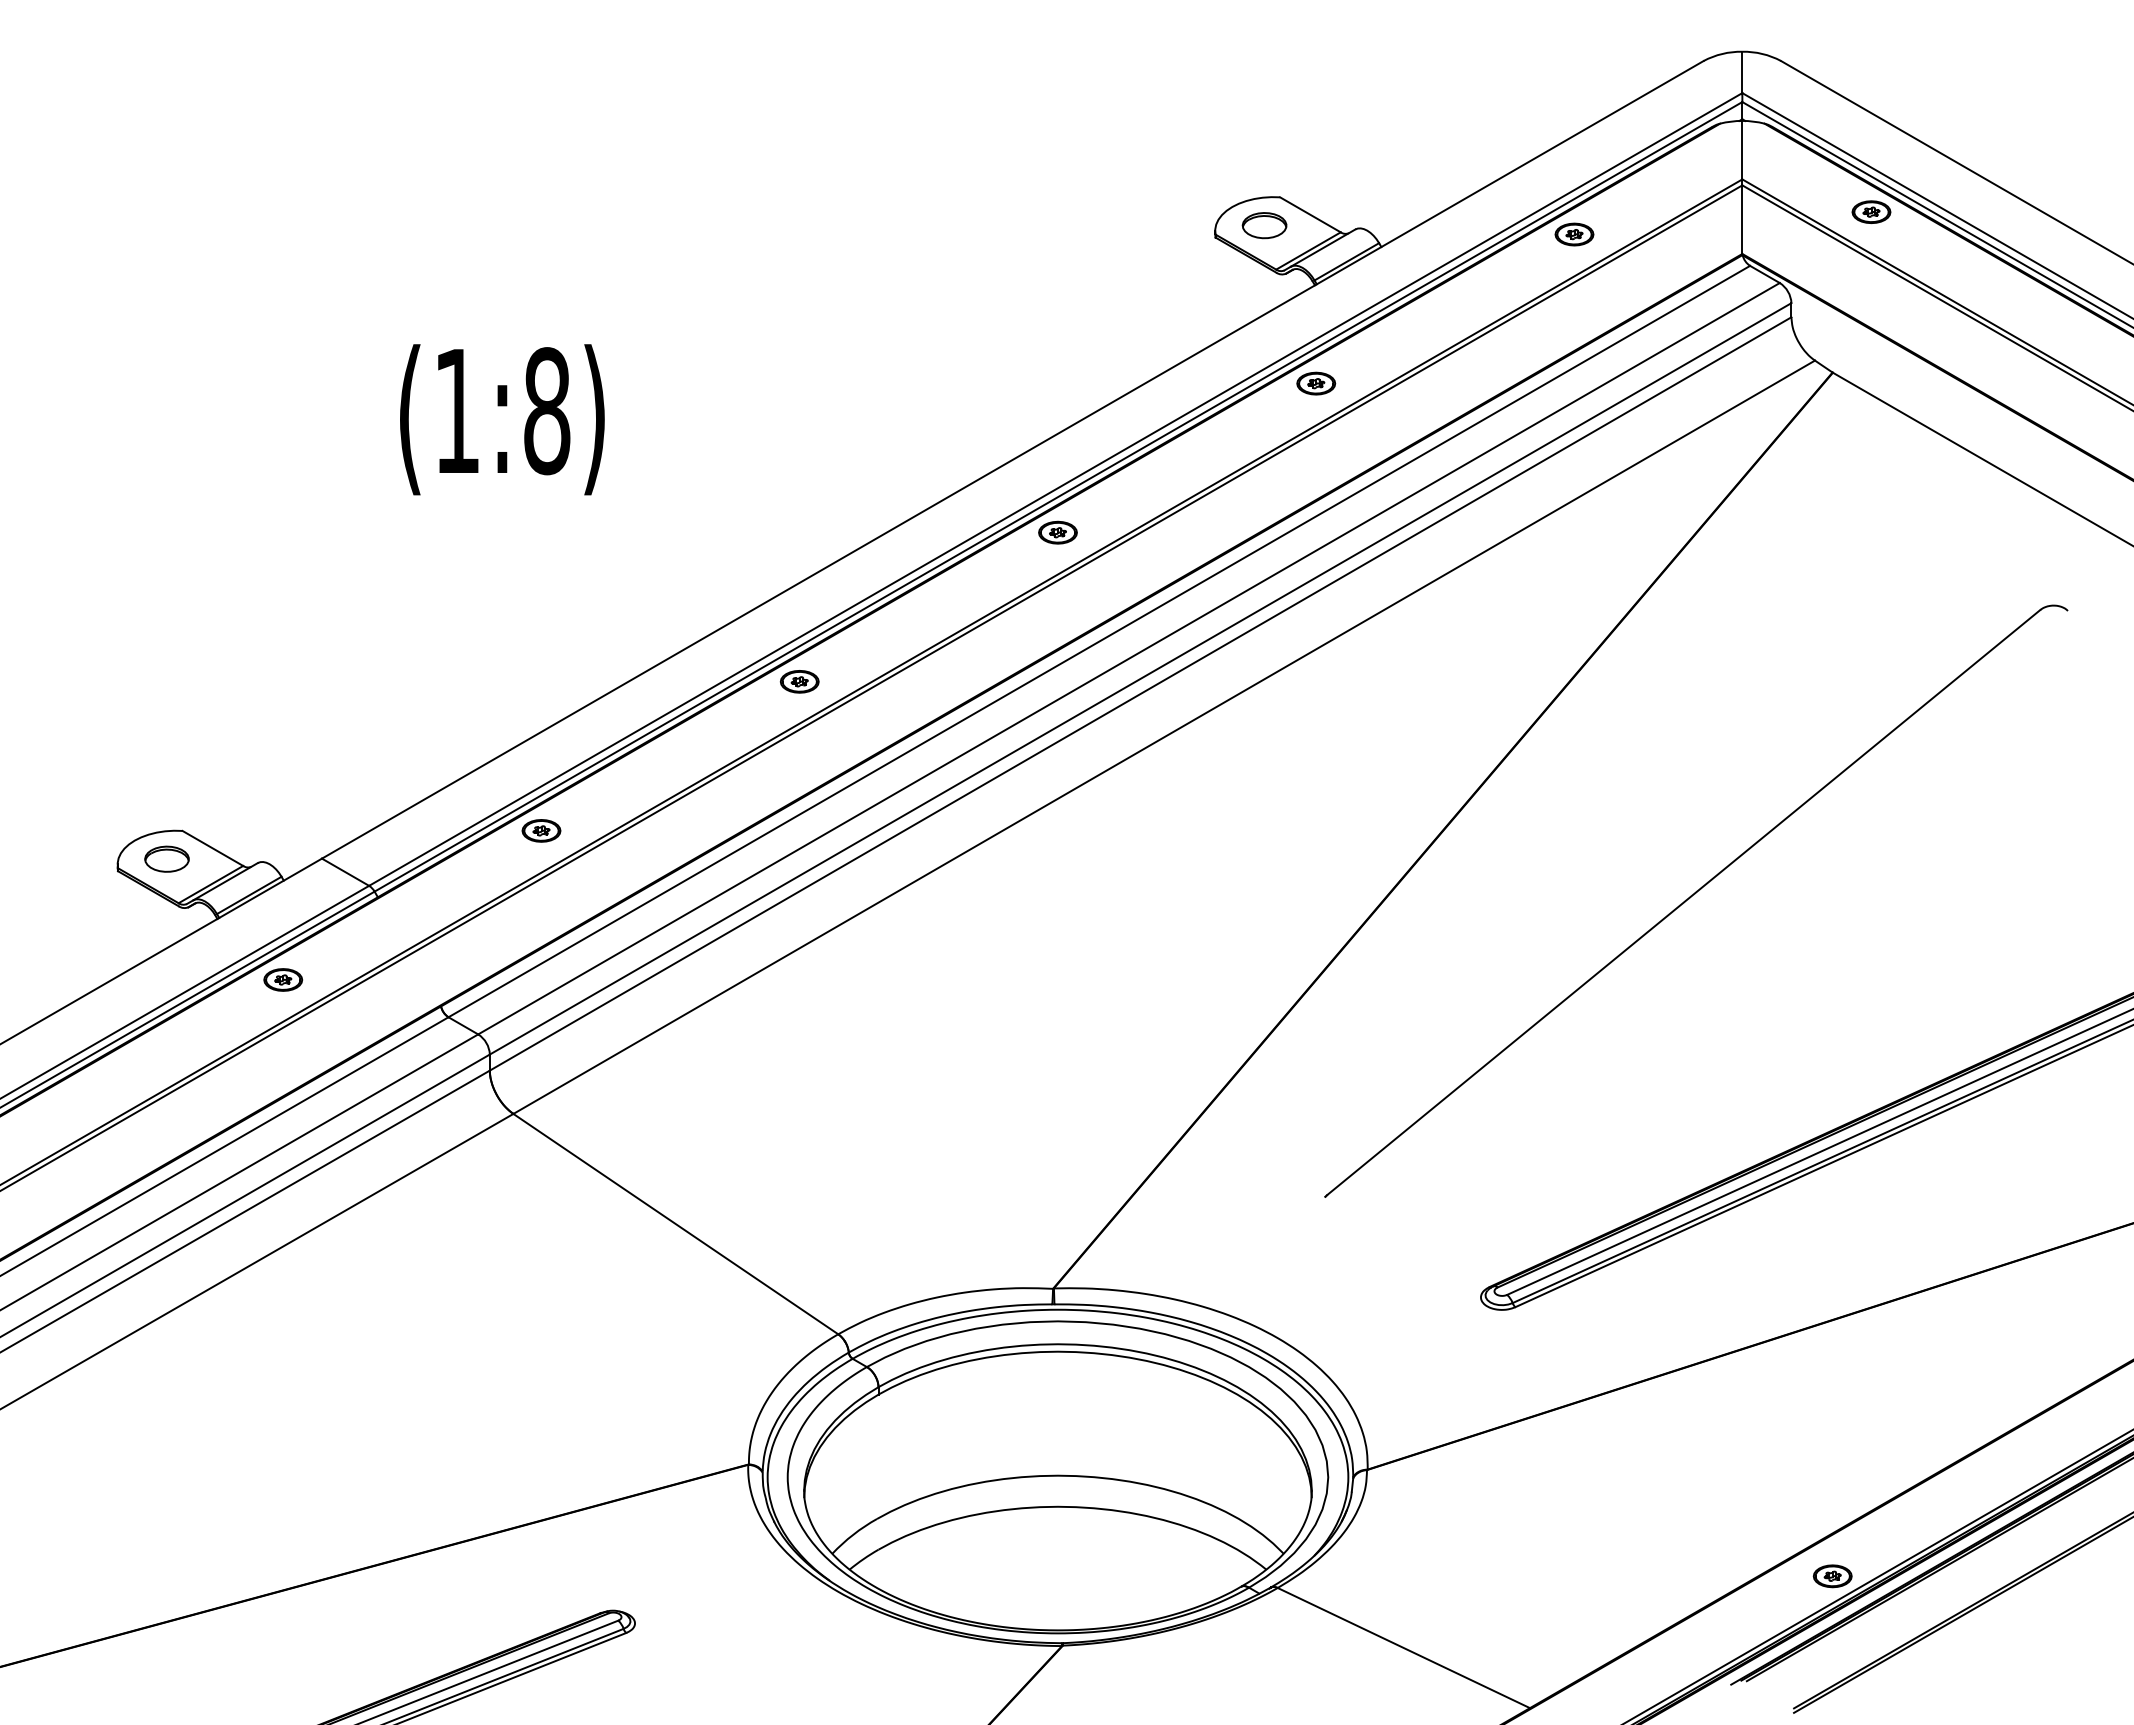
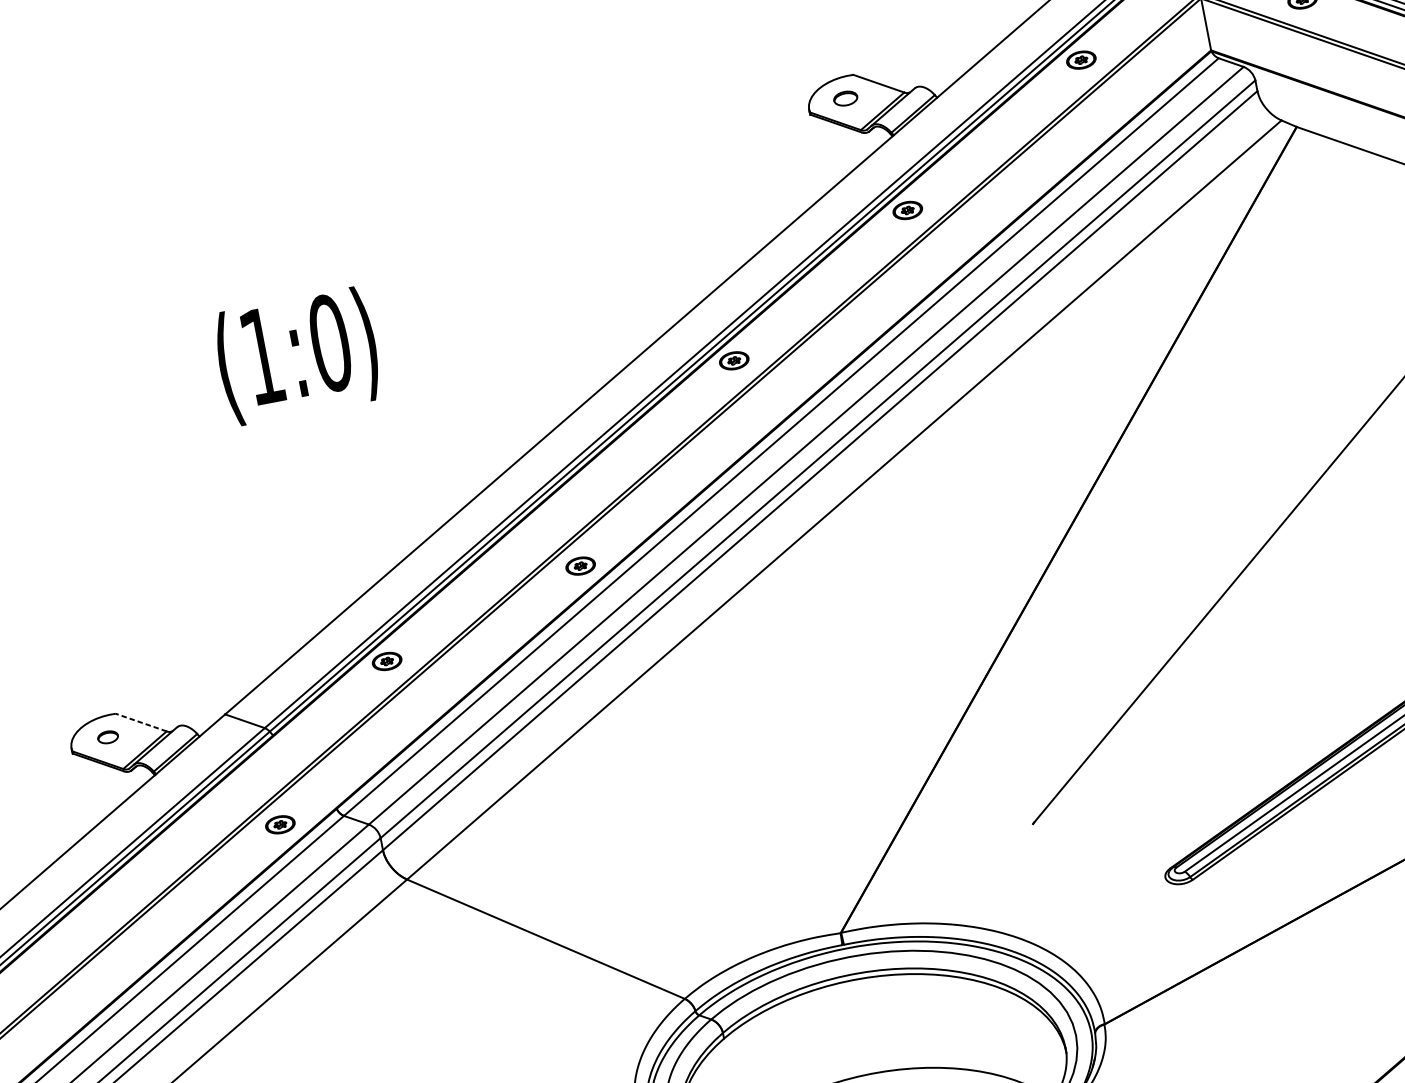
part: (1264, 225) -> (845, 98), size x0.7
text: (547, 411) -> (330, 343), (1:8) -> (1:0)
part: (799, 681) -> (580, 565), moved
line: (212, 848) -> (140, 722), solid -> dashed
part: (166, 858) -> (107, 736), size x0.6
part: (283, 979) -> (280, 824), moved

